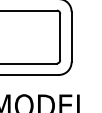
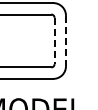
line: (60, 37) -> (54, 41), solid -> dashed
line: (71, 37) -> (65, 41), solid -> dashed

